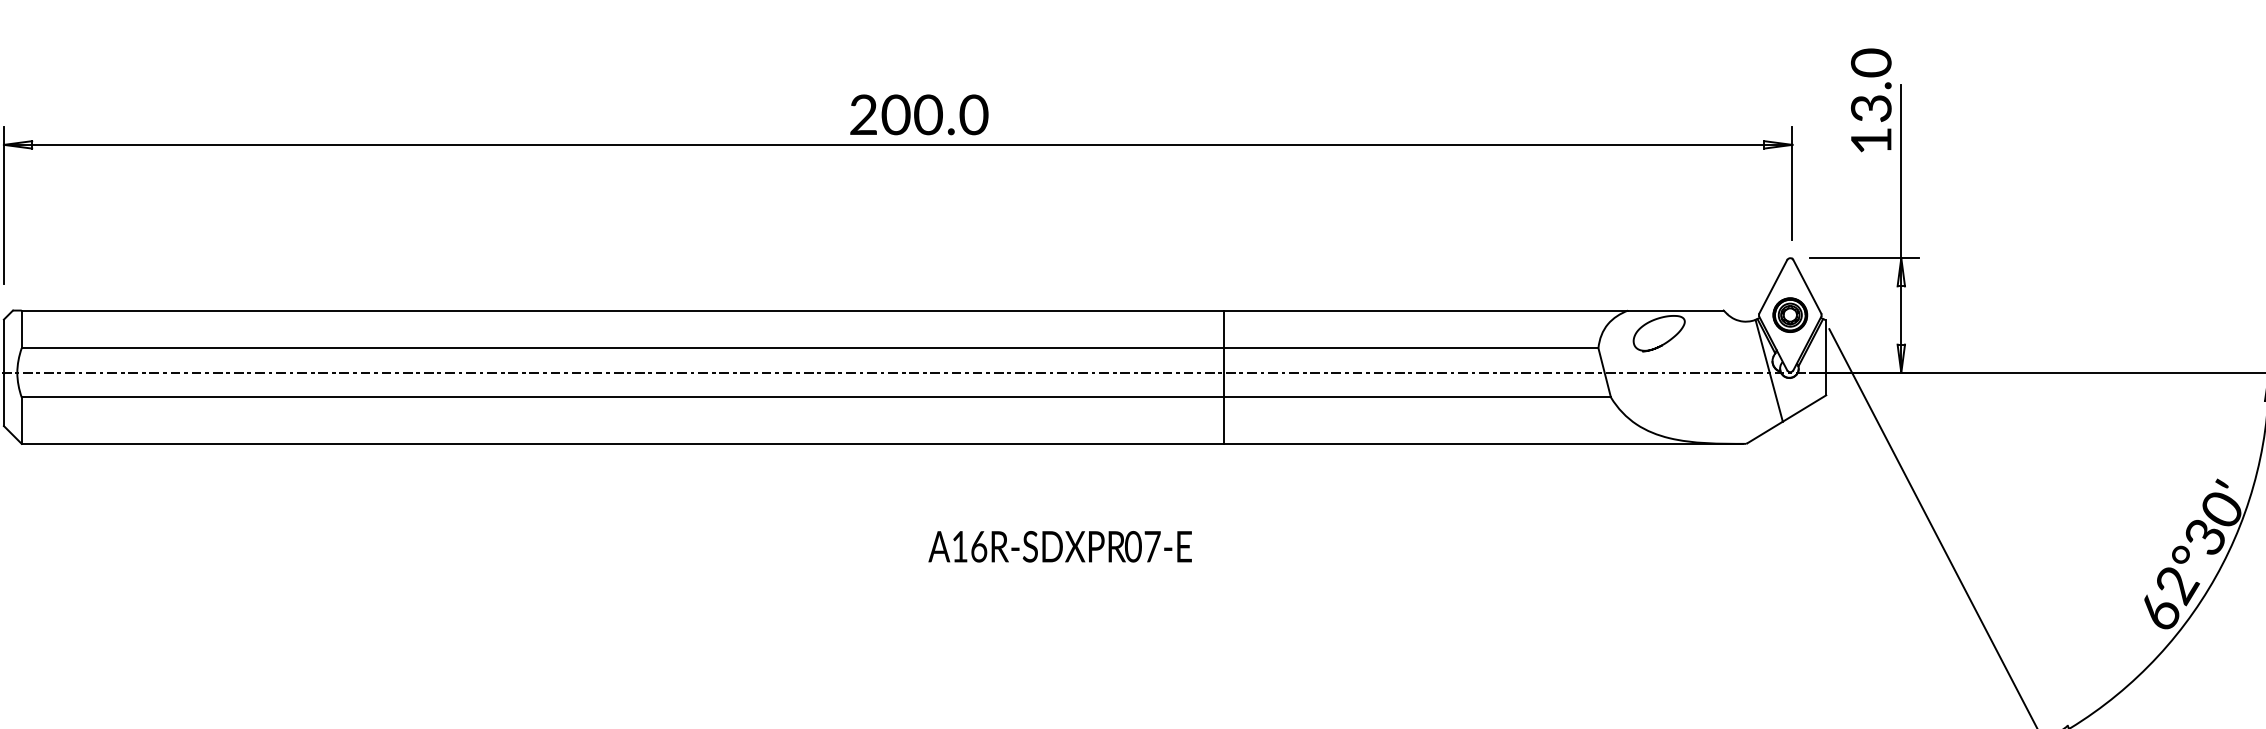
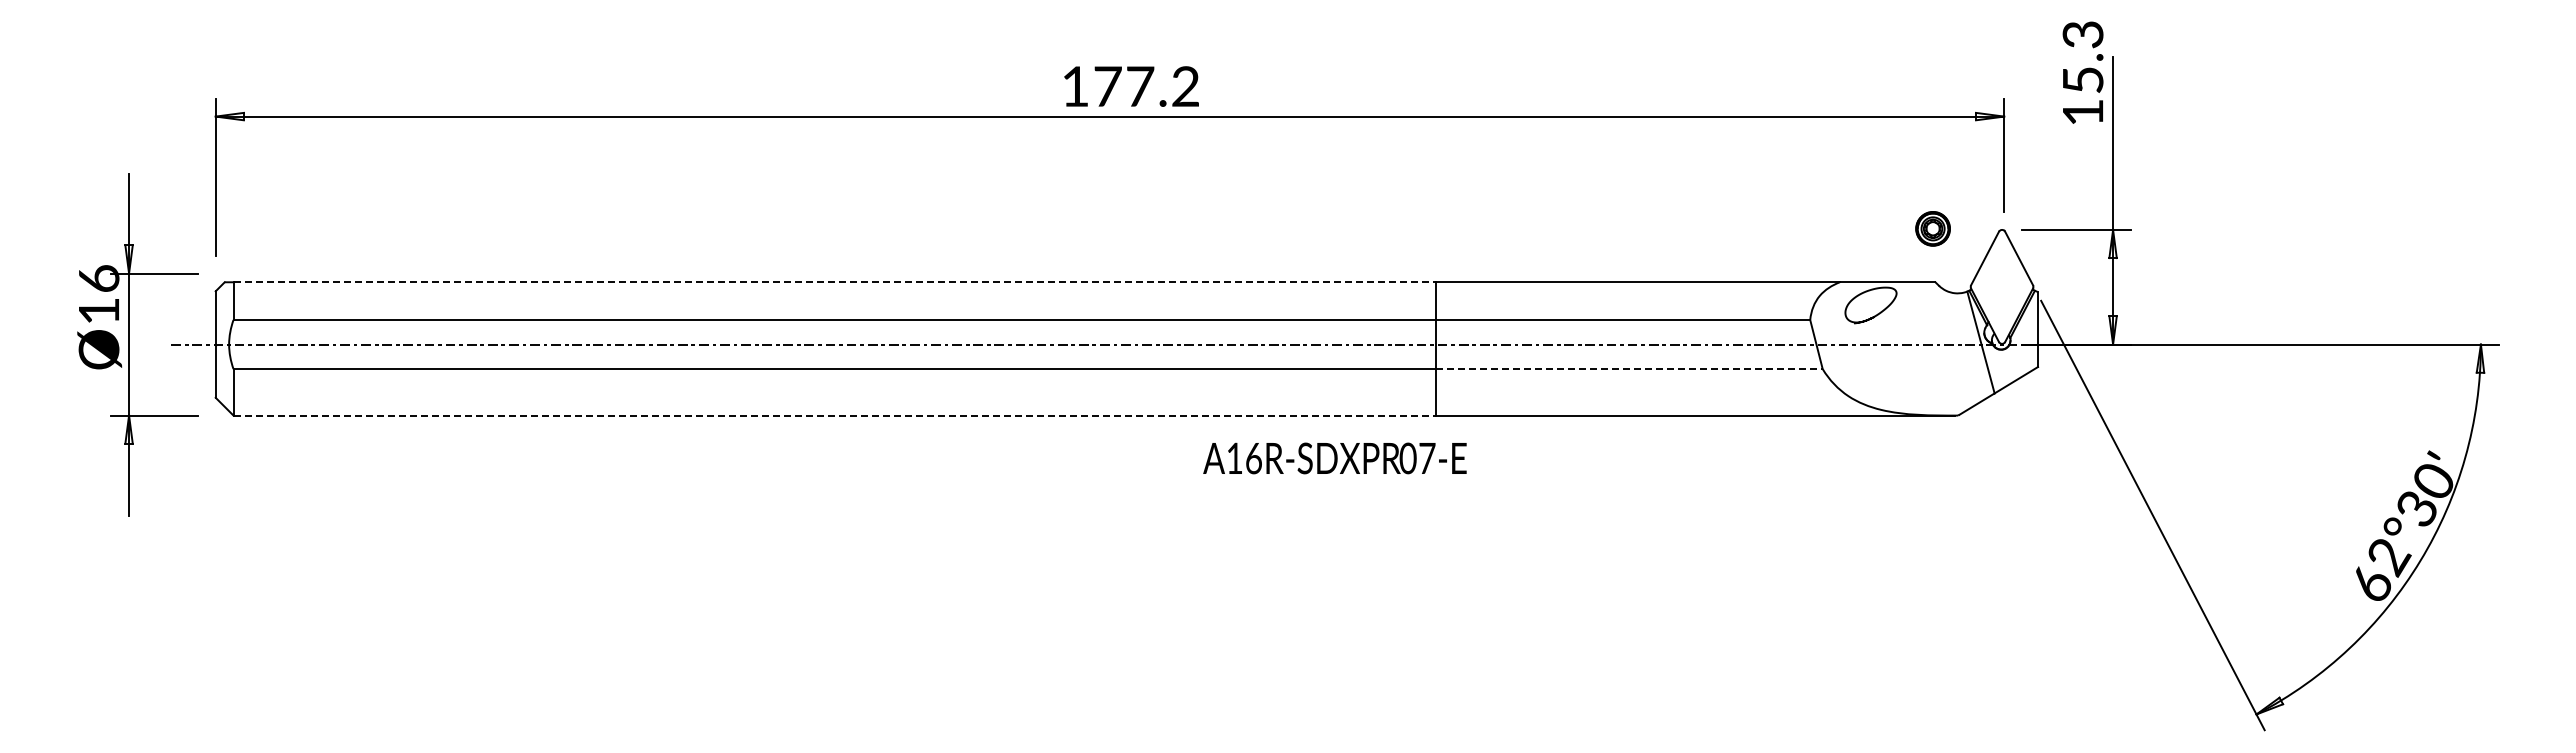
text: (1870, 84) -> (2082, 56), 13.0 -> 15.3
text: (919, 114) -> (1131, 86), 200.0 -> 177.2
line: (623, 310) -> (835, 282), solid -> dashed
part: (1789, 314) -> (1932, 228), moved
line: (1417, 397) -> (1629, 369), solid -> dashed
line: (623, 443) -> (835, 415), solid -> dashed
text: (1059, 546) -> (1334, 458), moved

